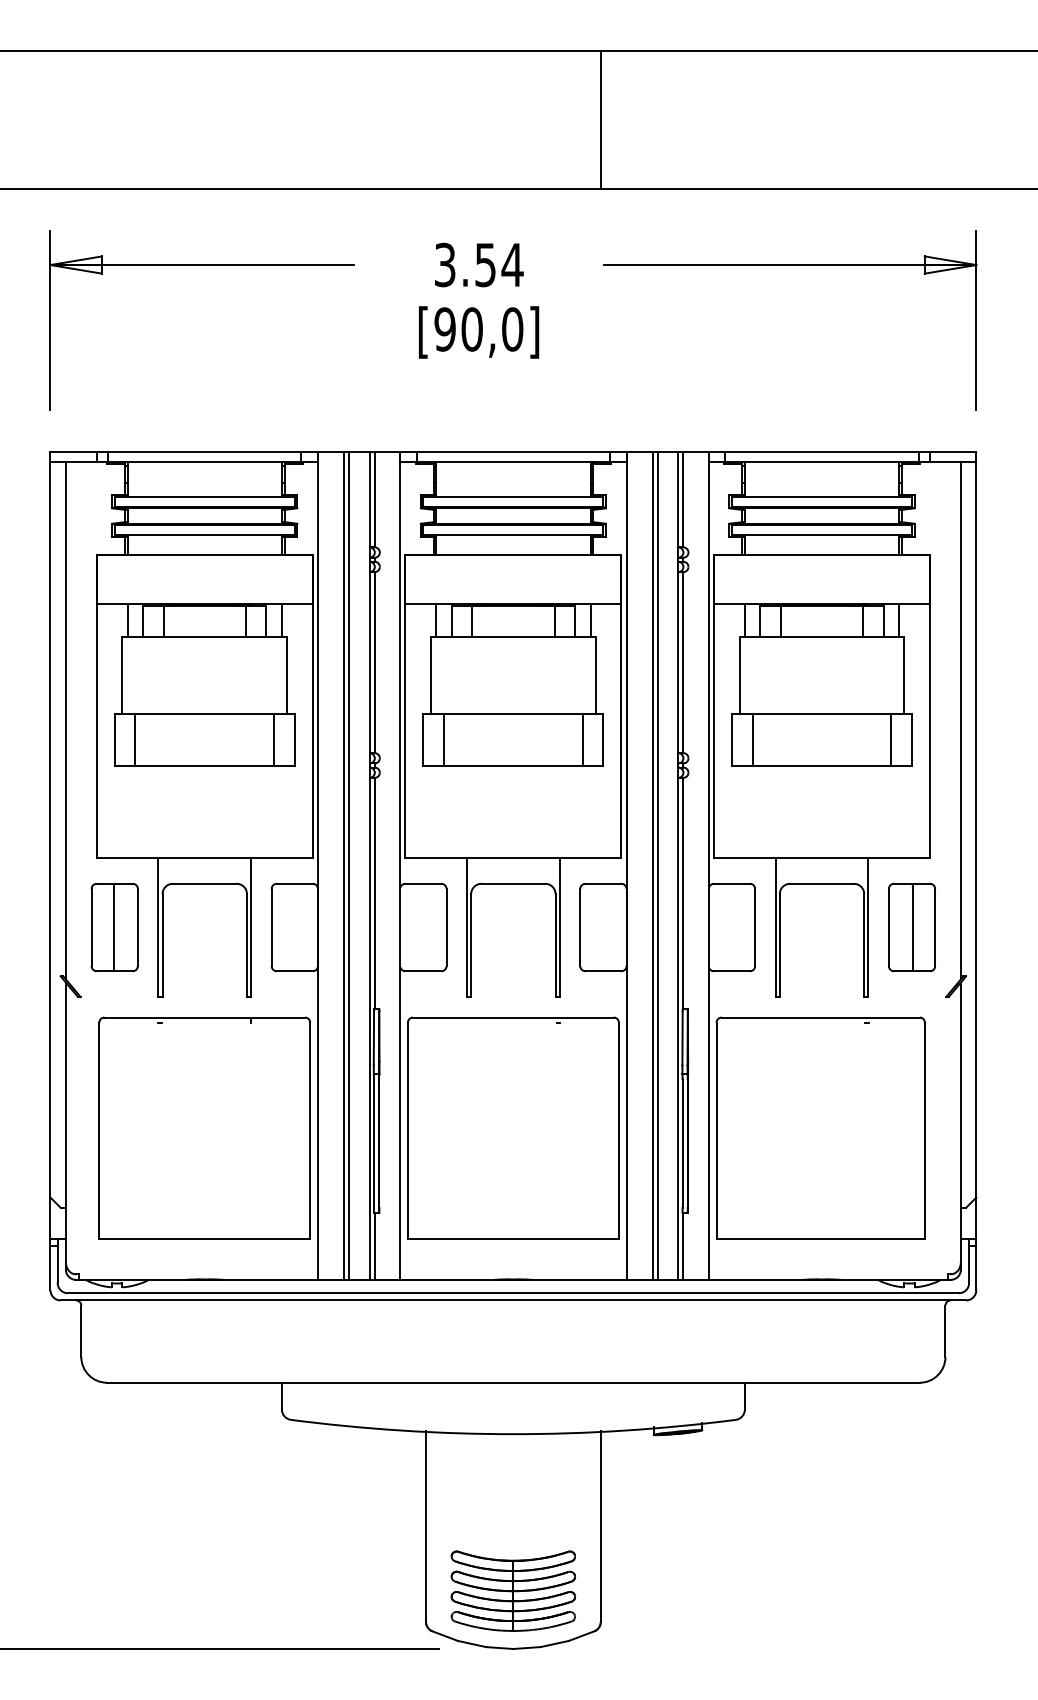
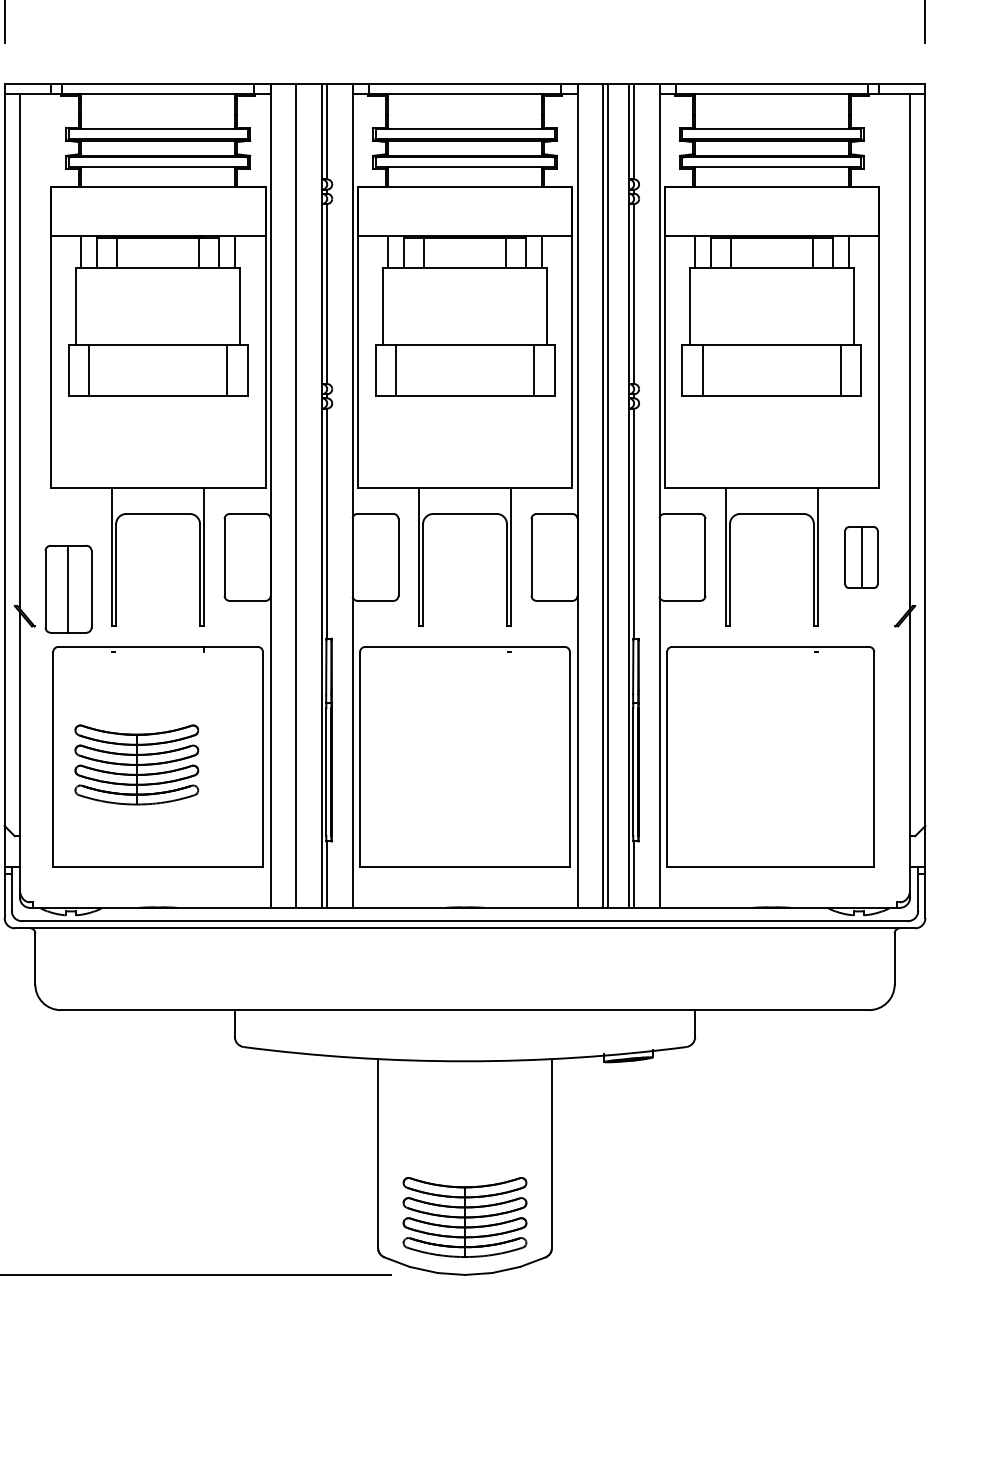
line: (348, 865) -> (301, 495), removed
part: (114, 927) -> (68, 589), moved
part: (911, 927) -> (860, 557), size x0.7
part: (182, 1135) -> (135, 764), added

